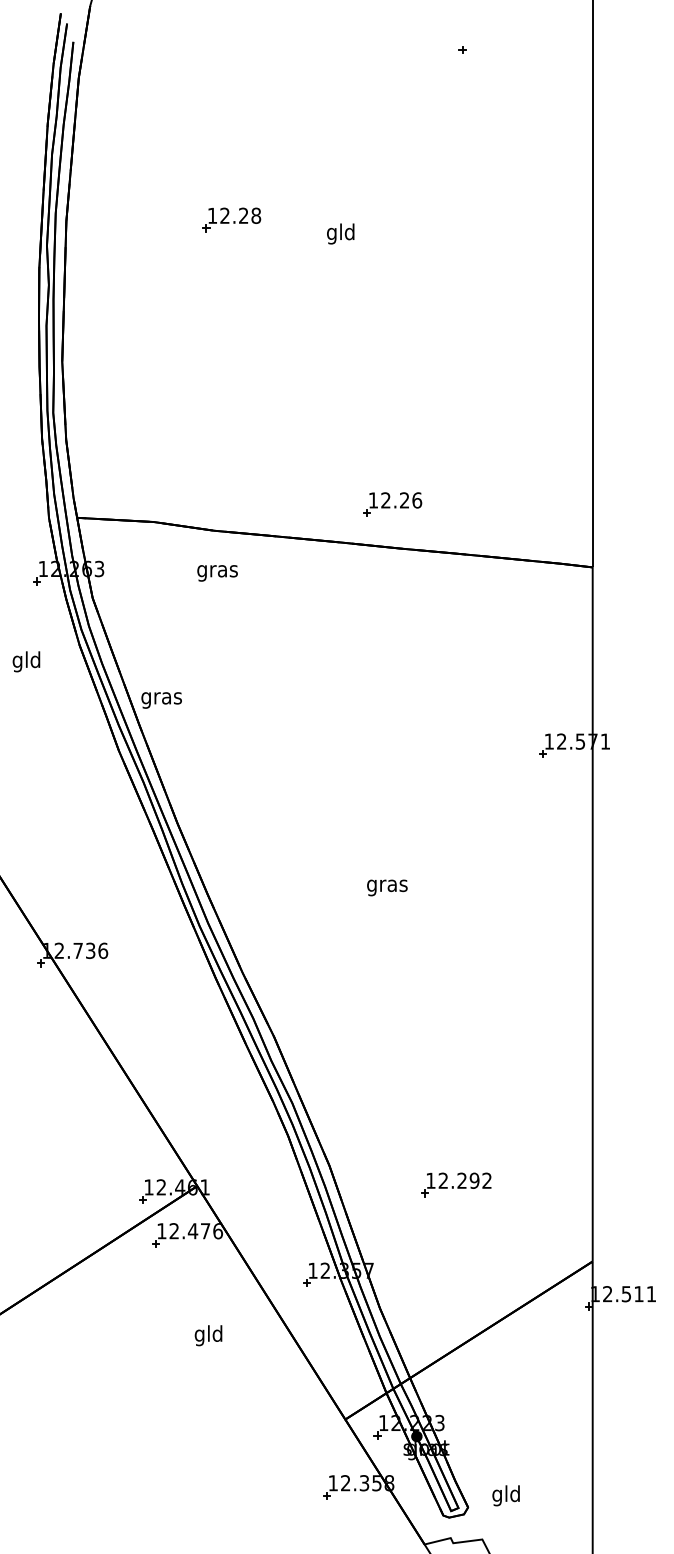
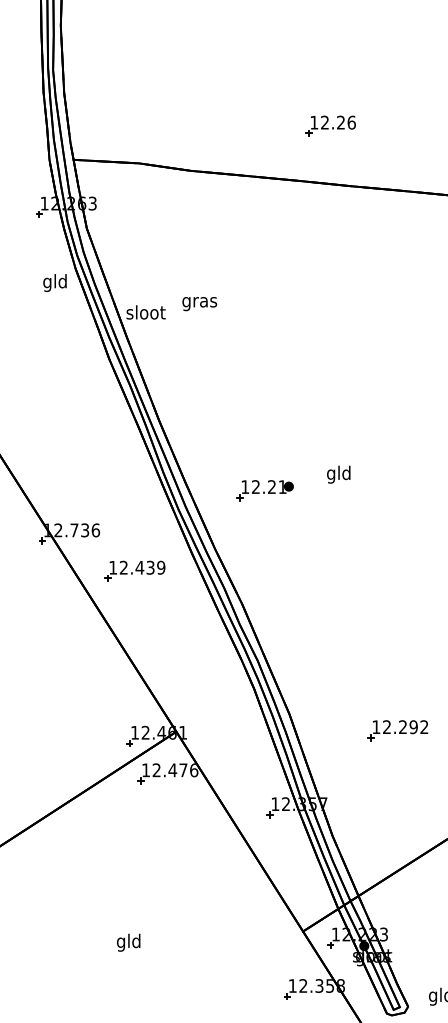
part: (392, 504) -> (330, 126), moved
text: (217, 573) -> (199, 304), moved
text: (26, 661) -> (55, 282), moved
text: (161, 697) -> (145, 313), gras -> sloot
text: (387, 885) -> (339, 474), gras -> gld
part: (300, 904) -> (264, 490), added
part: (148, 998) -> (134, 571), added
text: (208, 1335) -> (128, 942), moved

